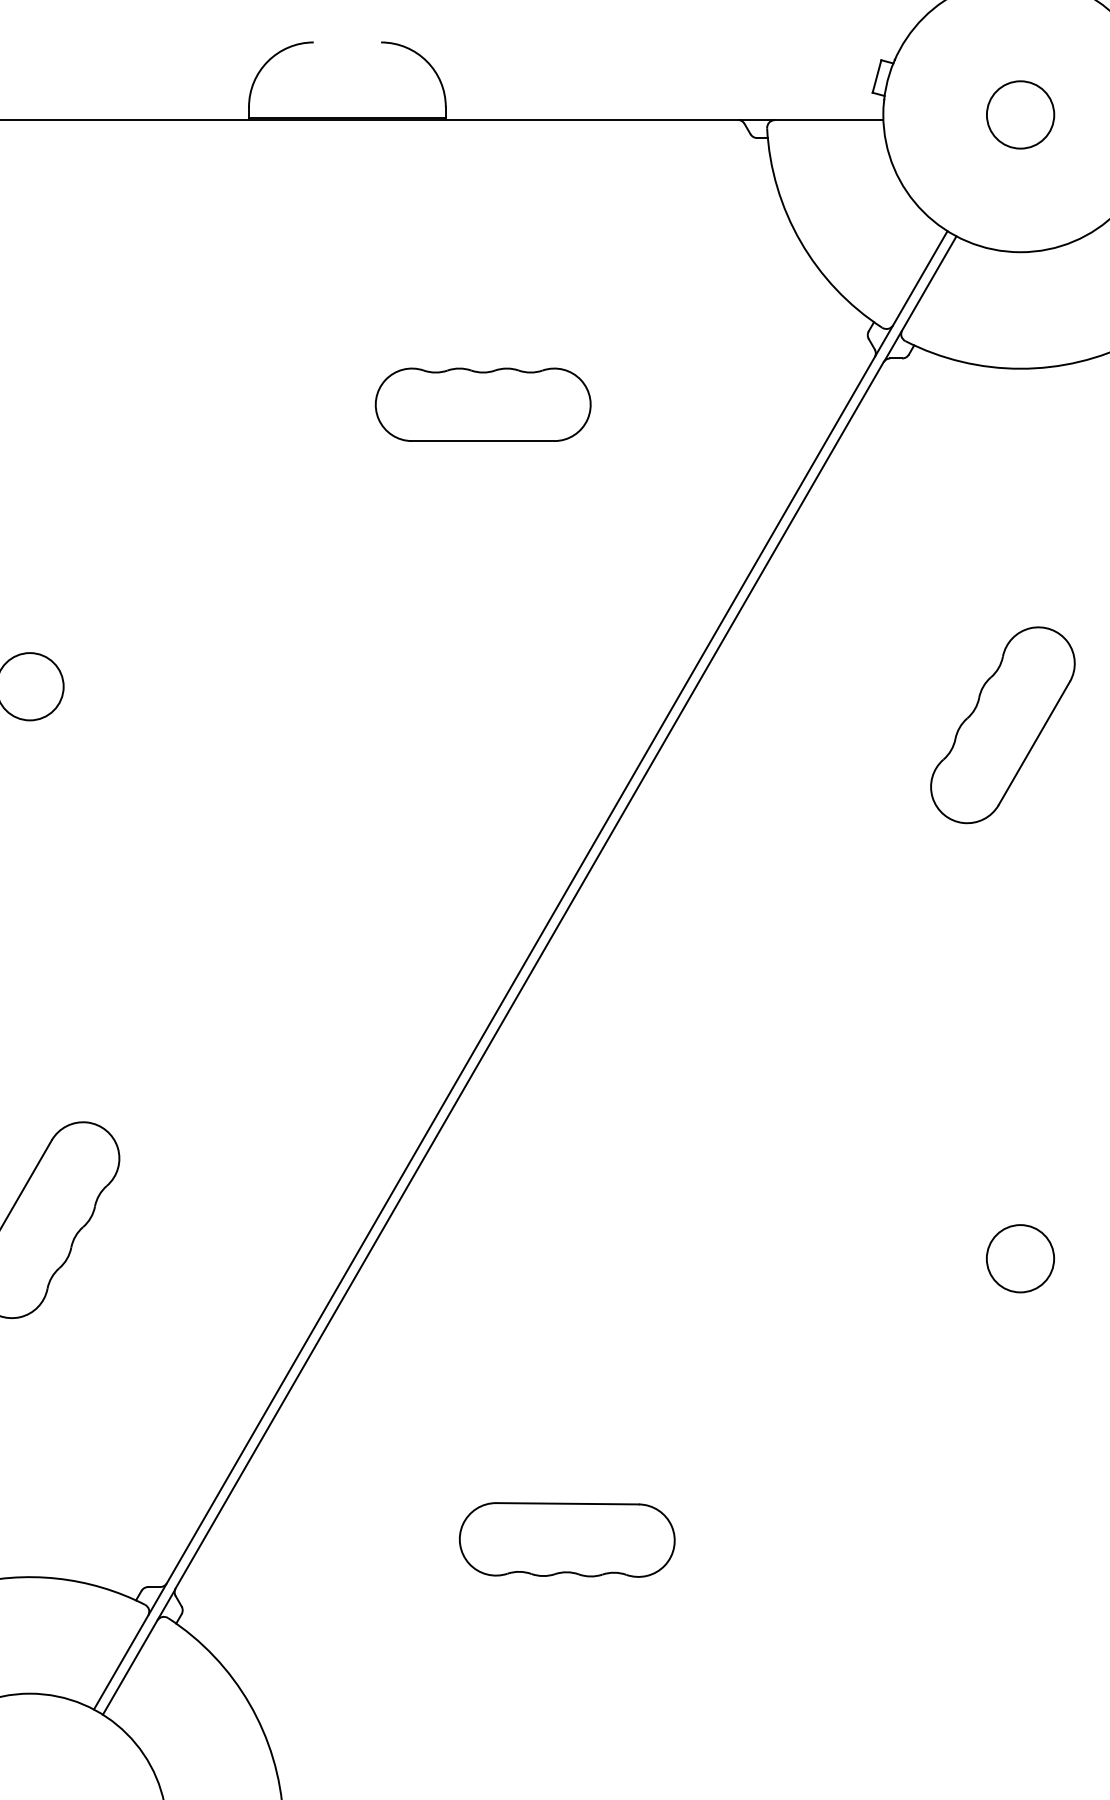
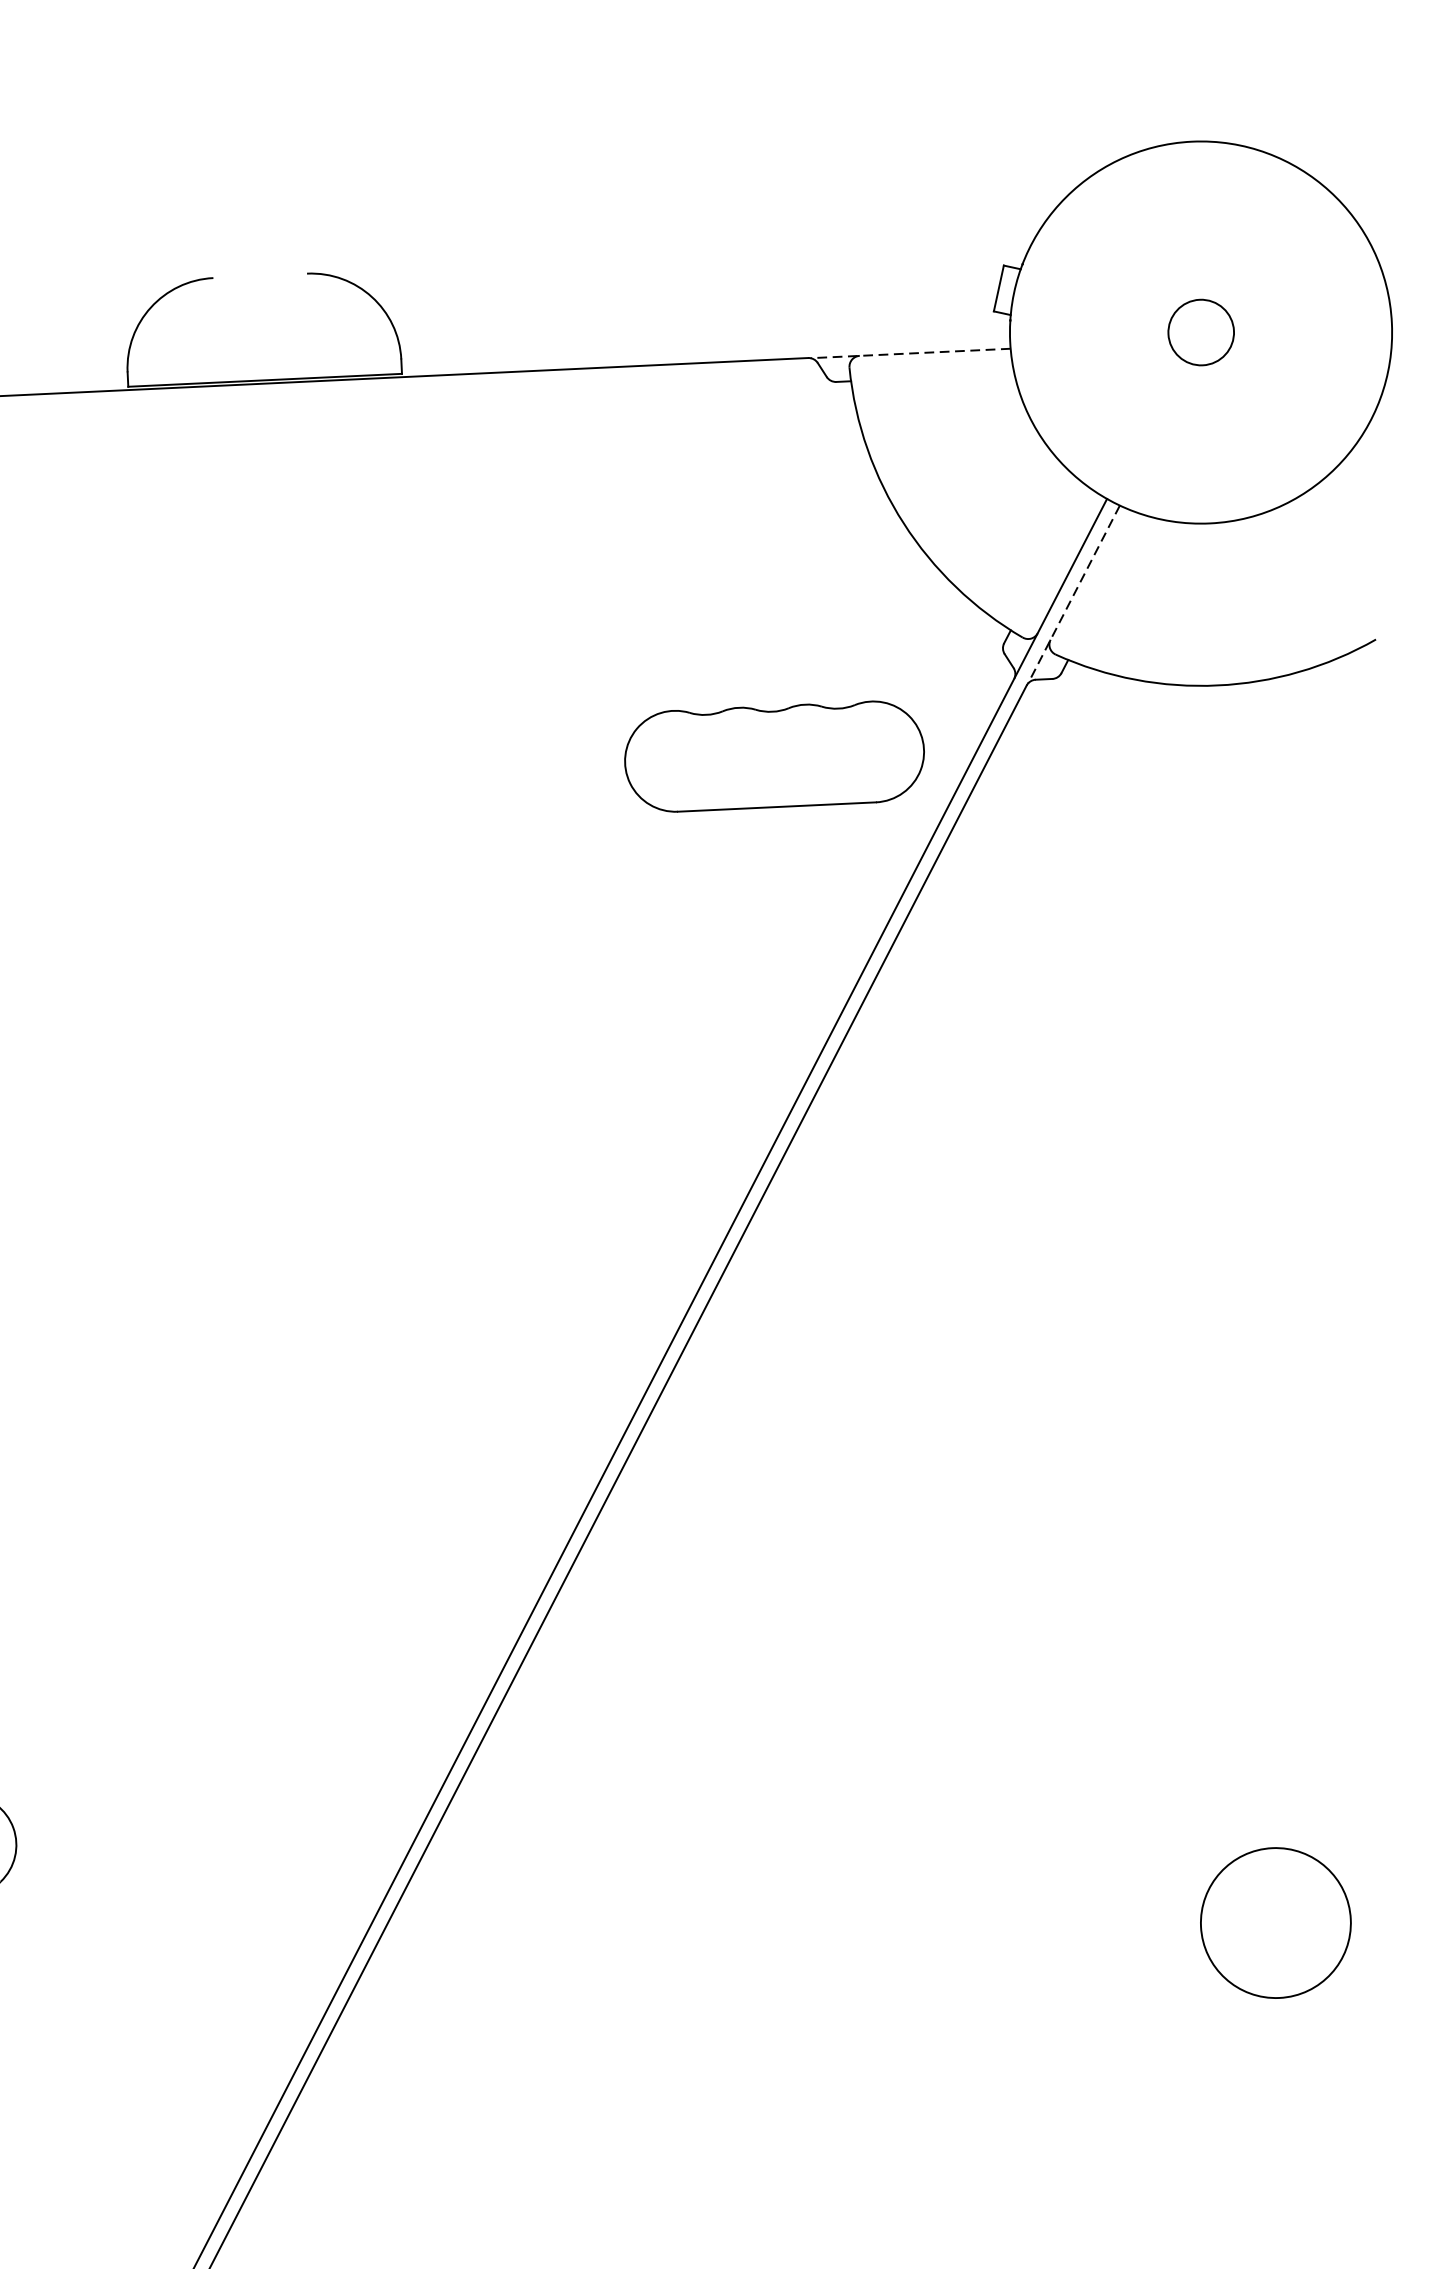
circle: (1020, 114) -> (1200, 331), size x0.7
line: (811, 120) -> (910, 353), solid -> dashed
line: (920, 298) -> (1073, 594), solid -> dashed
part: (482, 404) -> (773, 756), moved
part: (1002, 725) -> (1215, 1182), removed
circle: (1020, 1258) -> (1275, 1922), size x1.6

